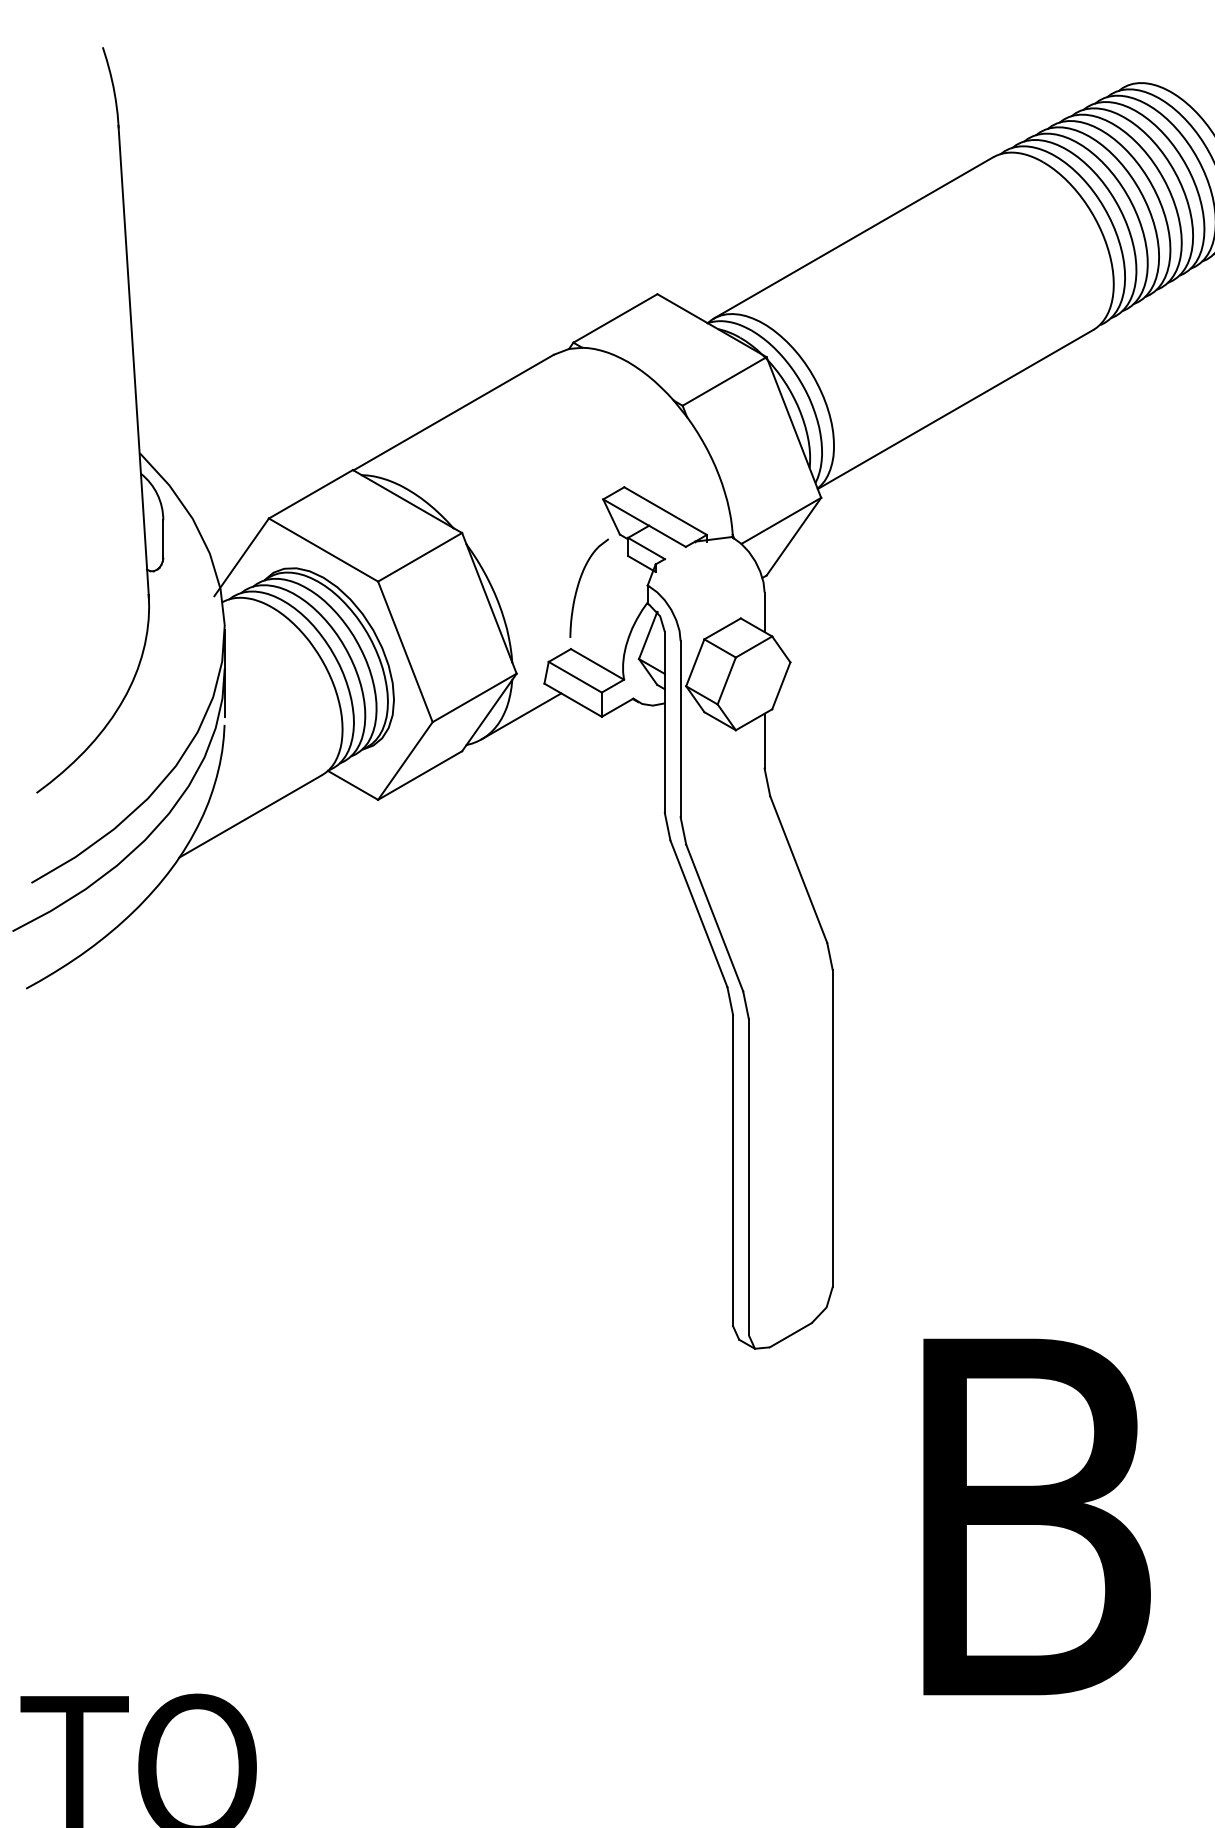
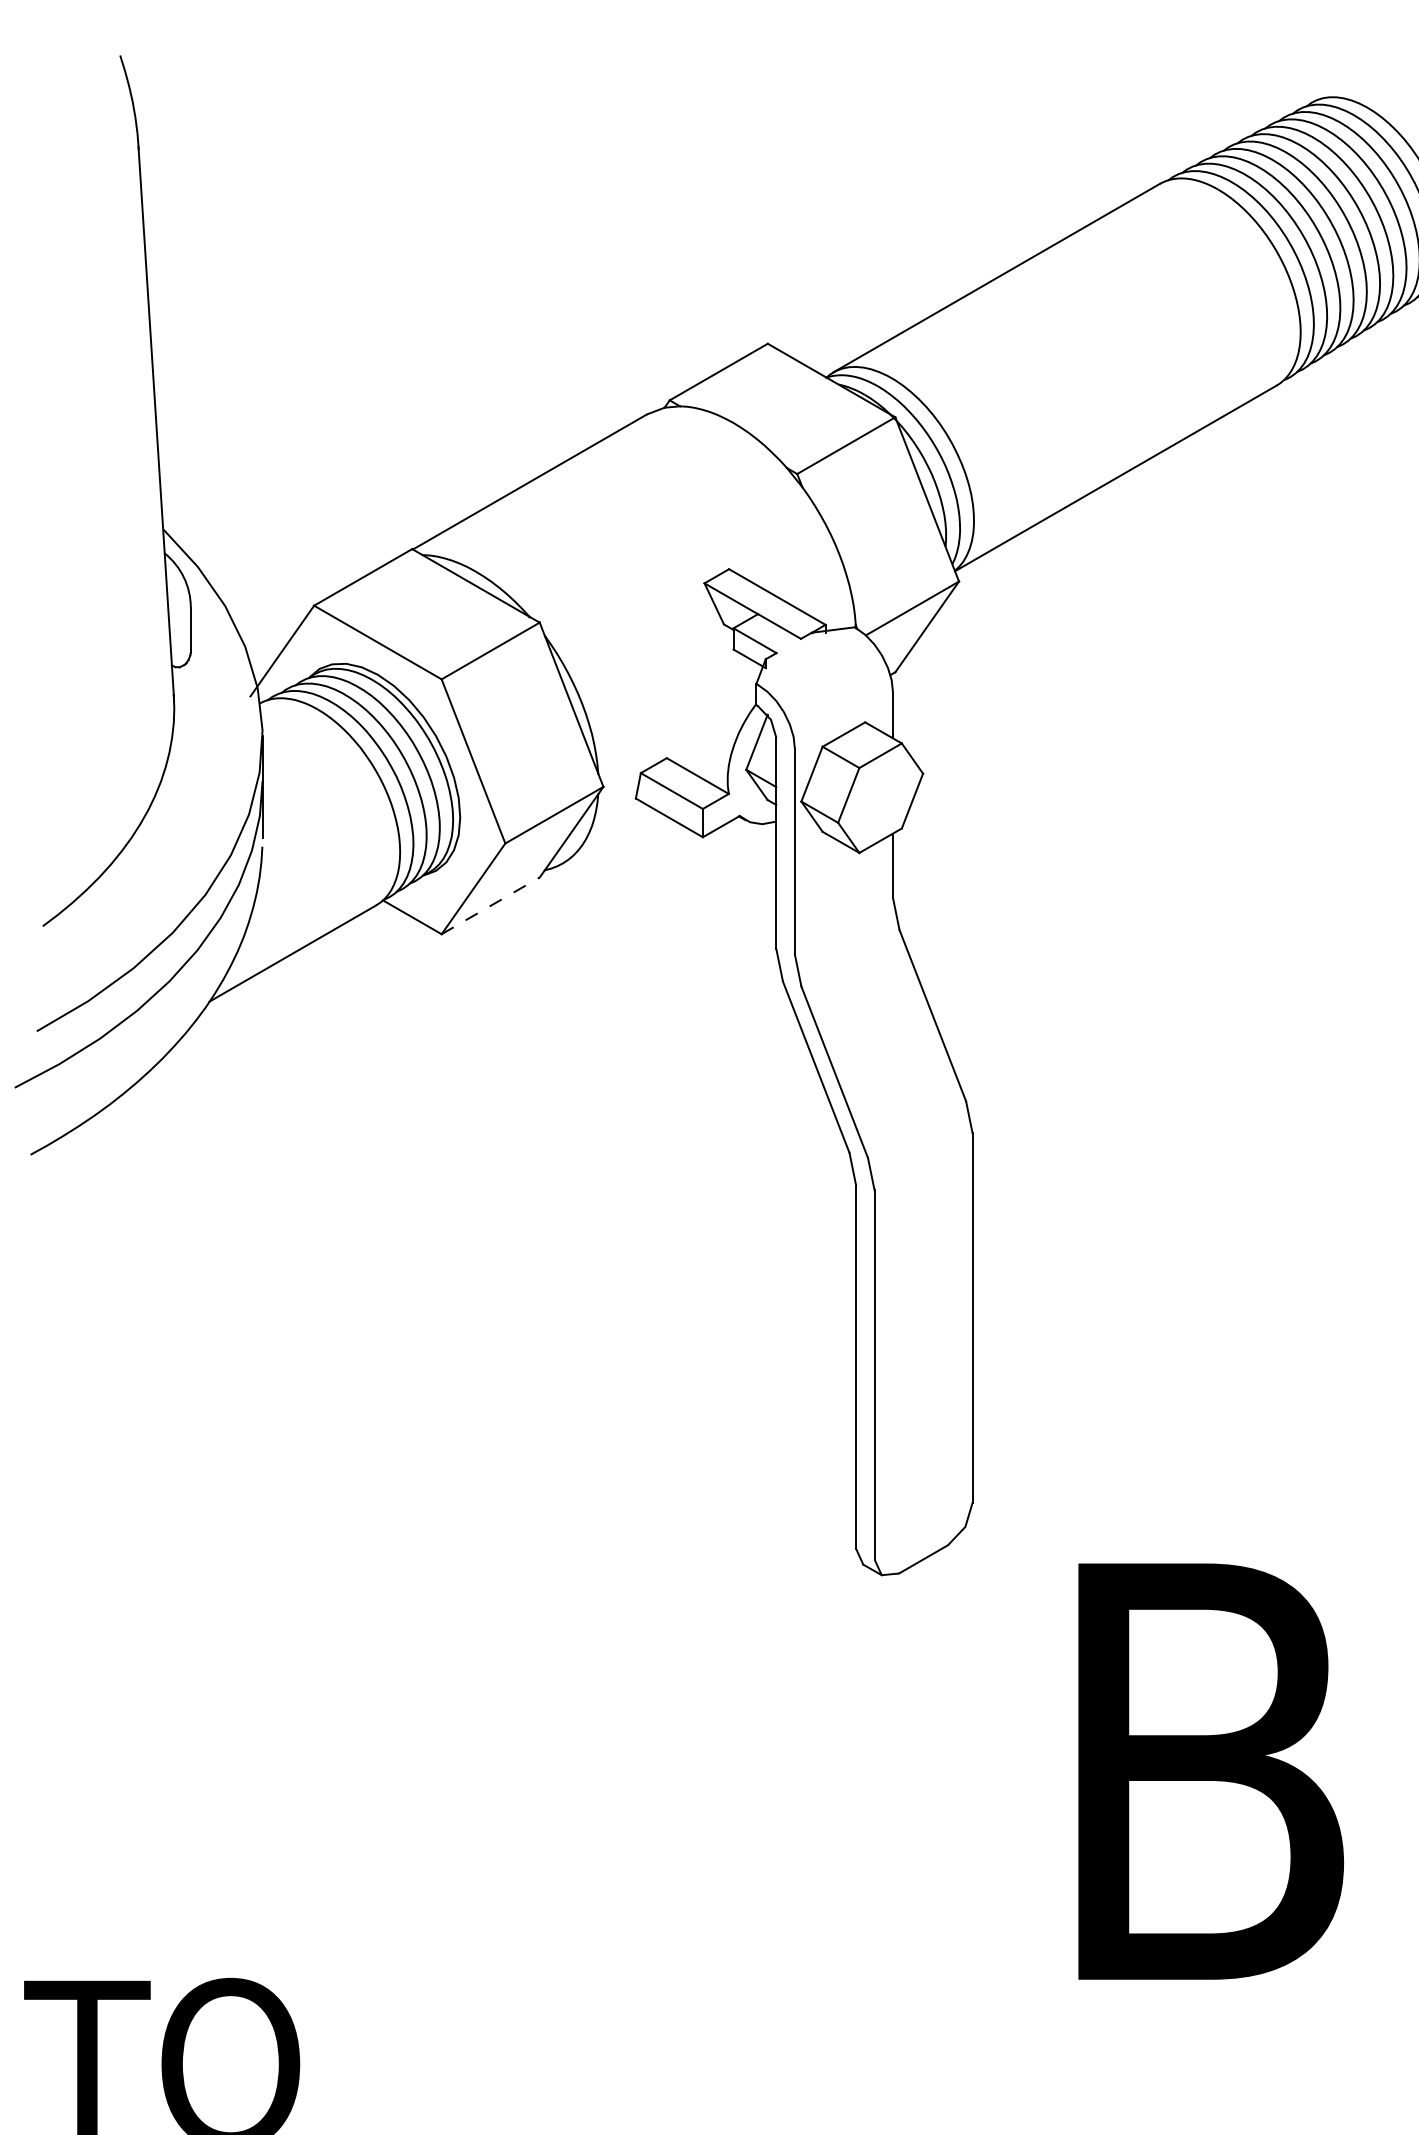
curve: (579, 584) -> (676, 682), removed
line: (521, 716) -> (609, 836), removed
line: (420, 775) -> (491, 905), solid -> dashed

